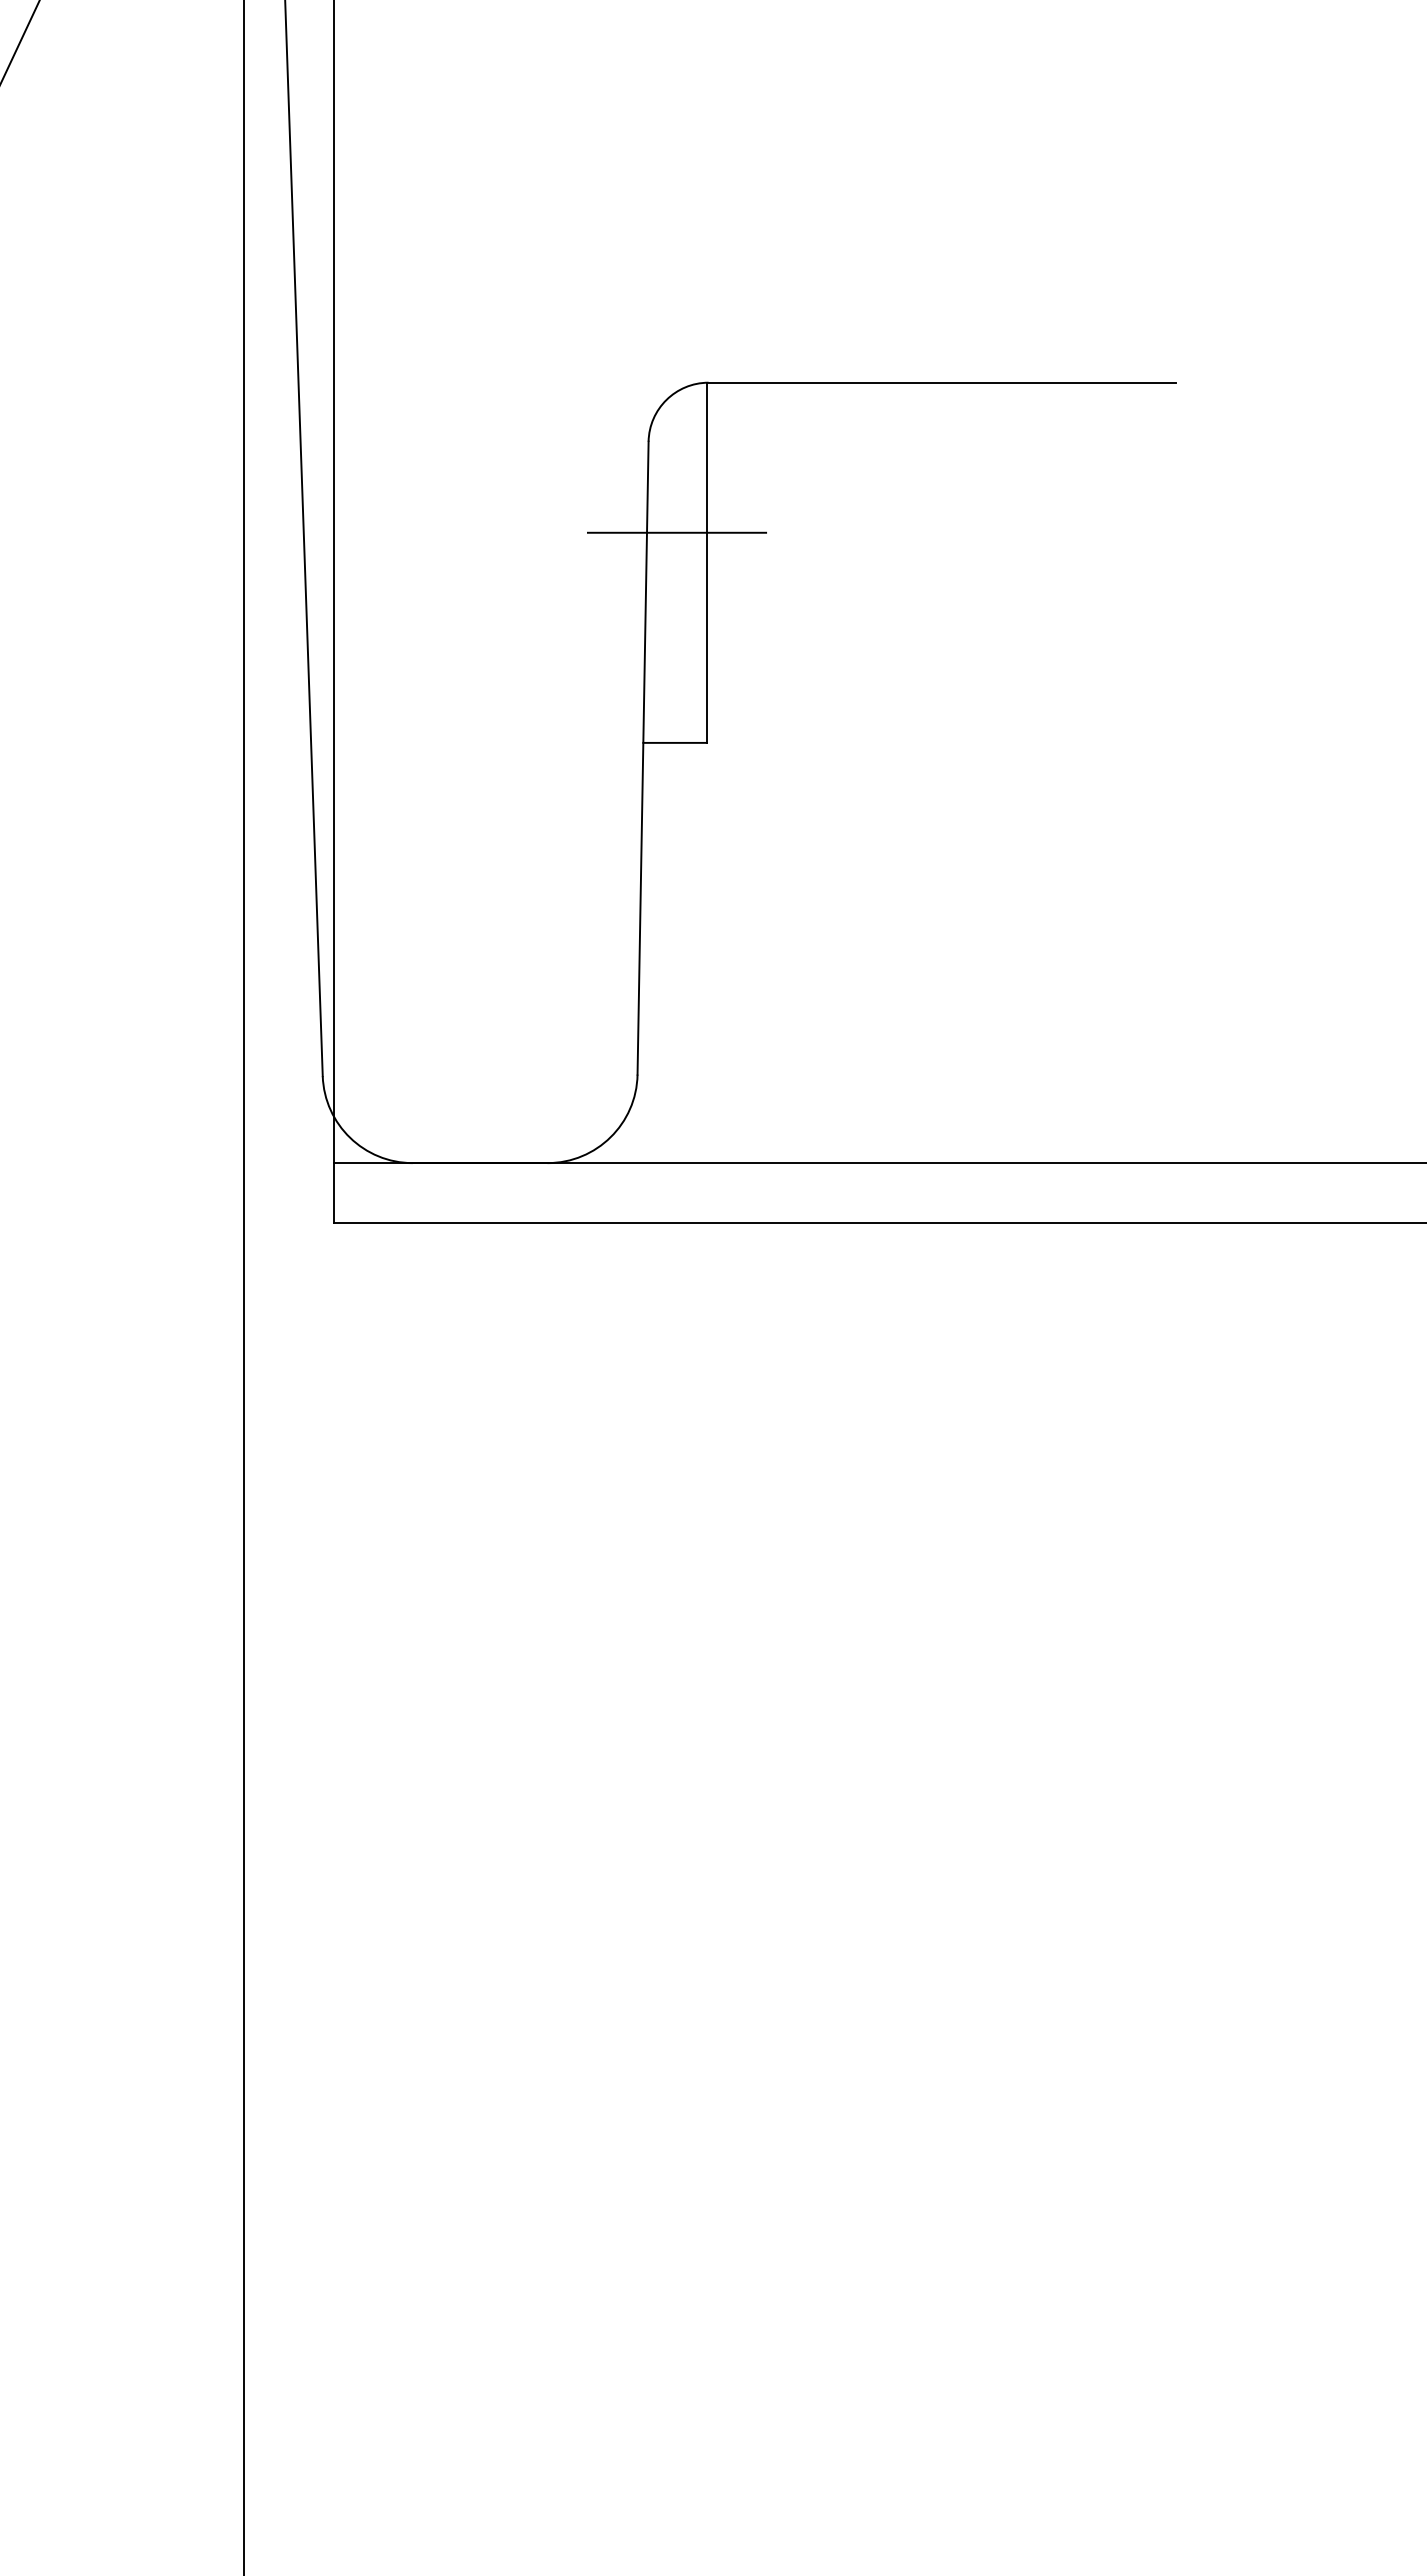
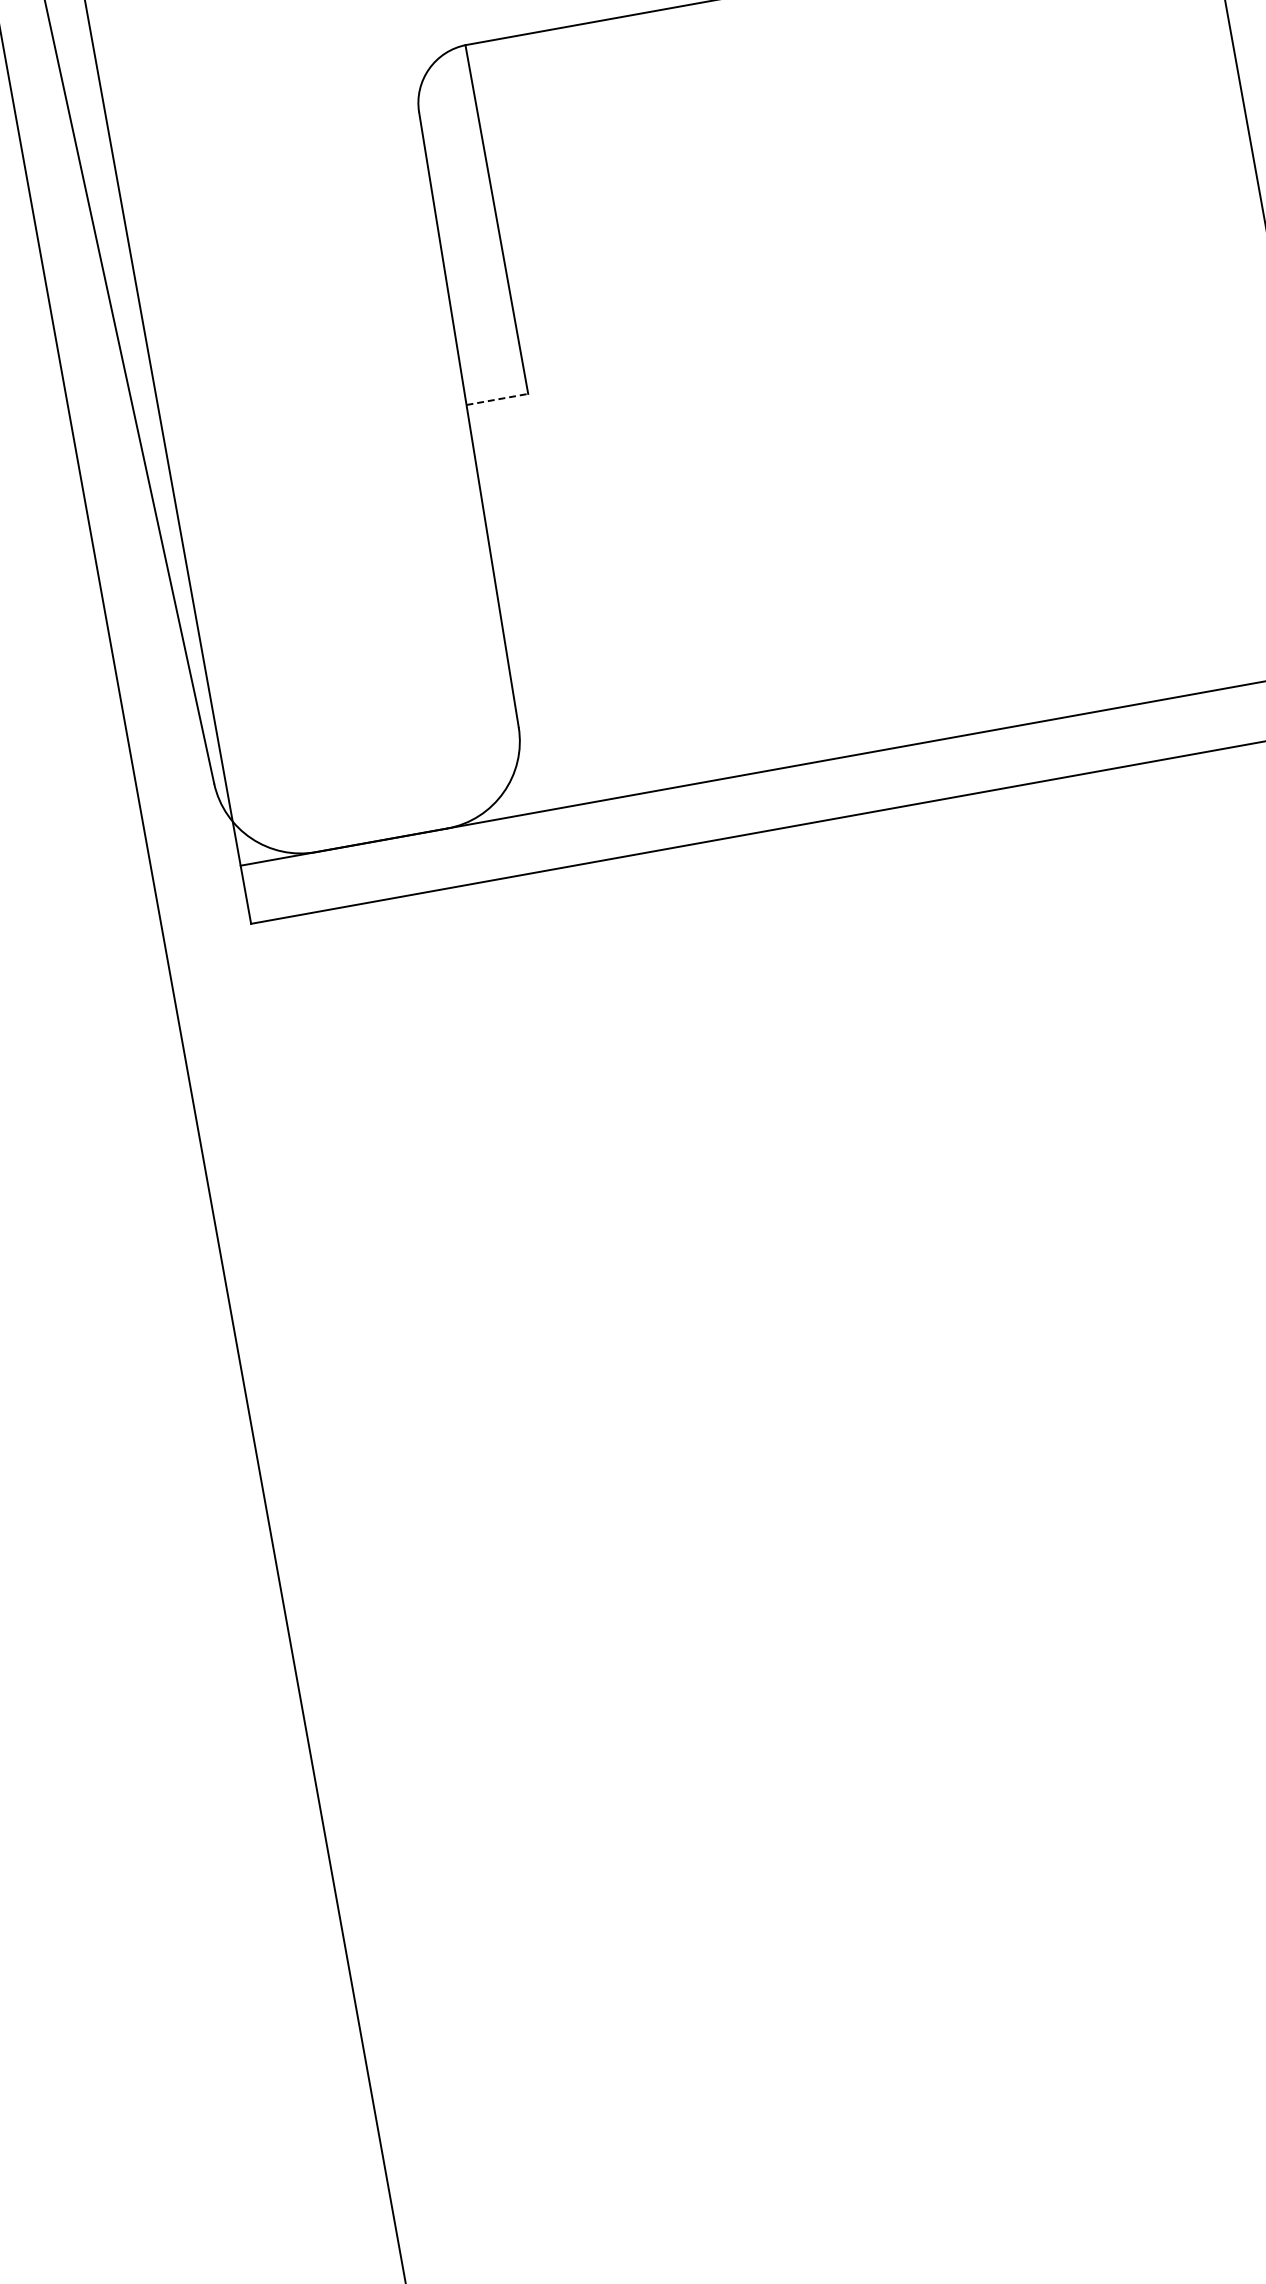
line: (676, 532) -> (461, 195), removed
line: (675, 742) -> (497, 399), solid -> dashed

